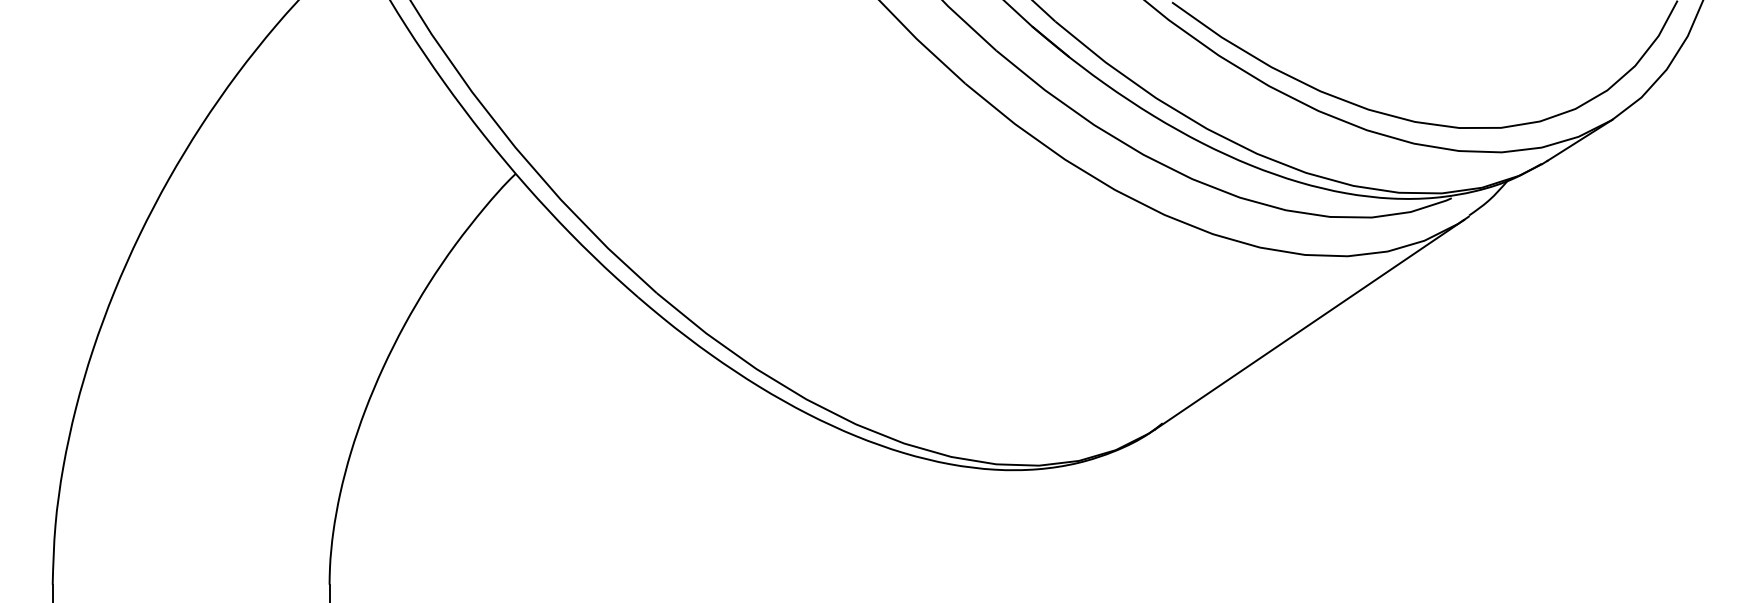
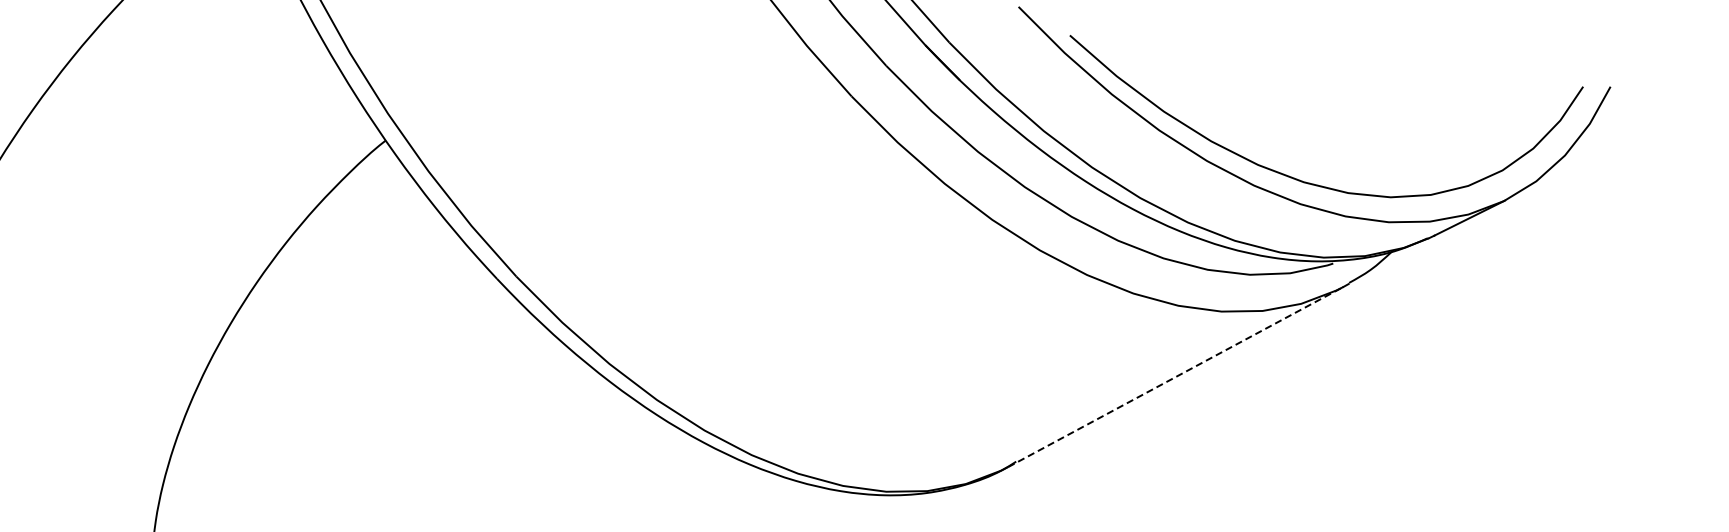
line: (1310, 324) -> (1176, 376), solid -> dashed

